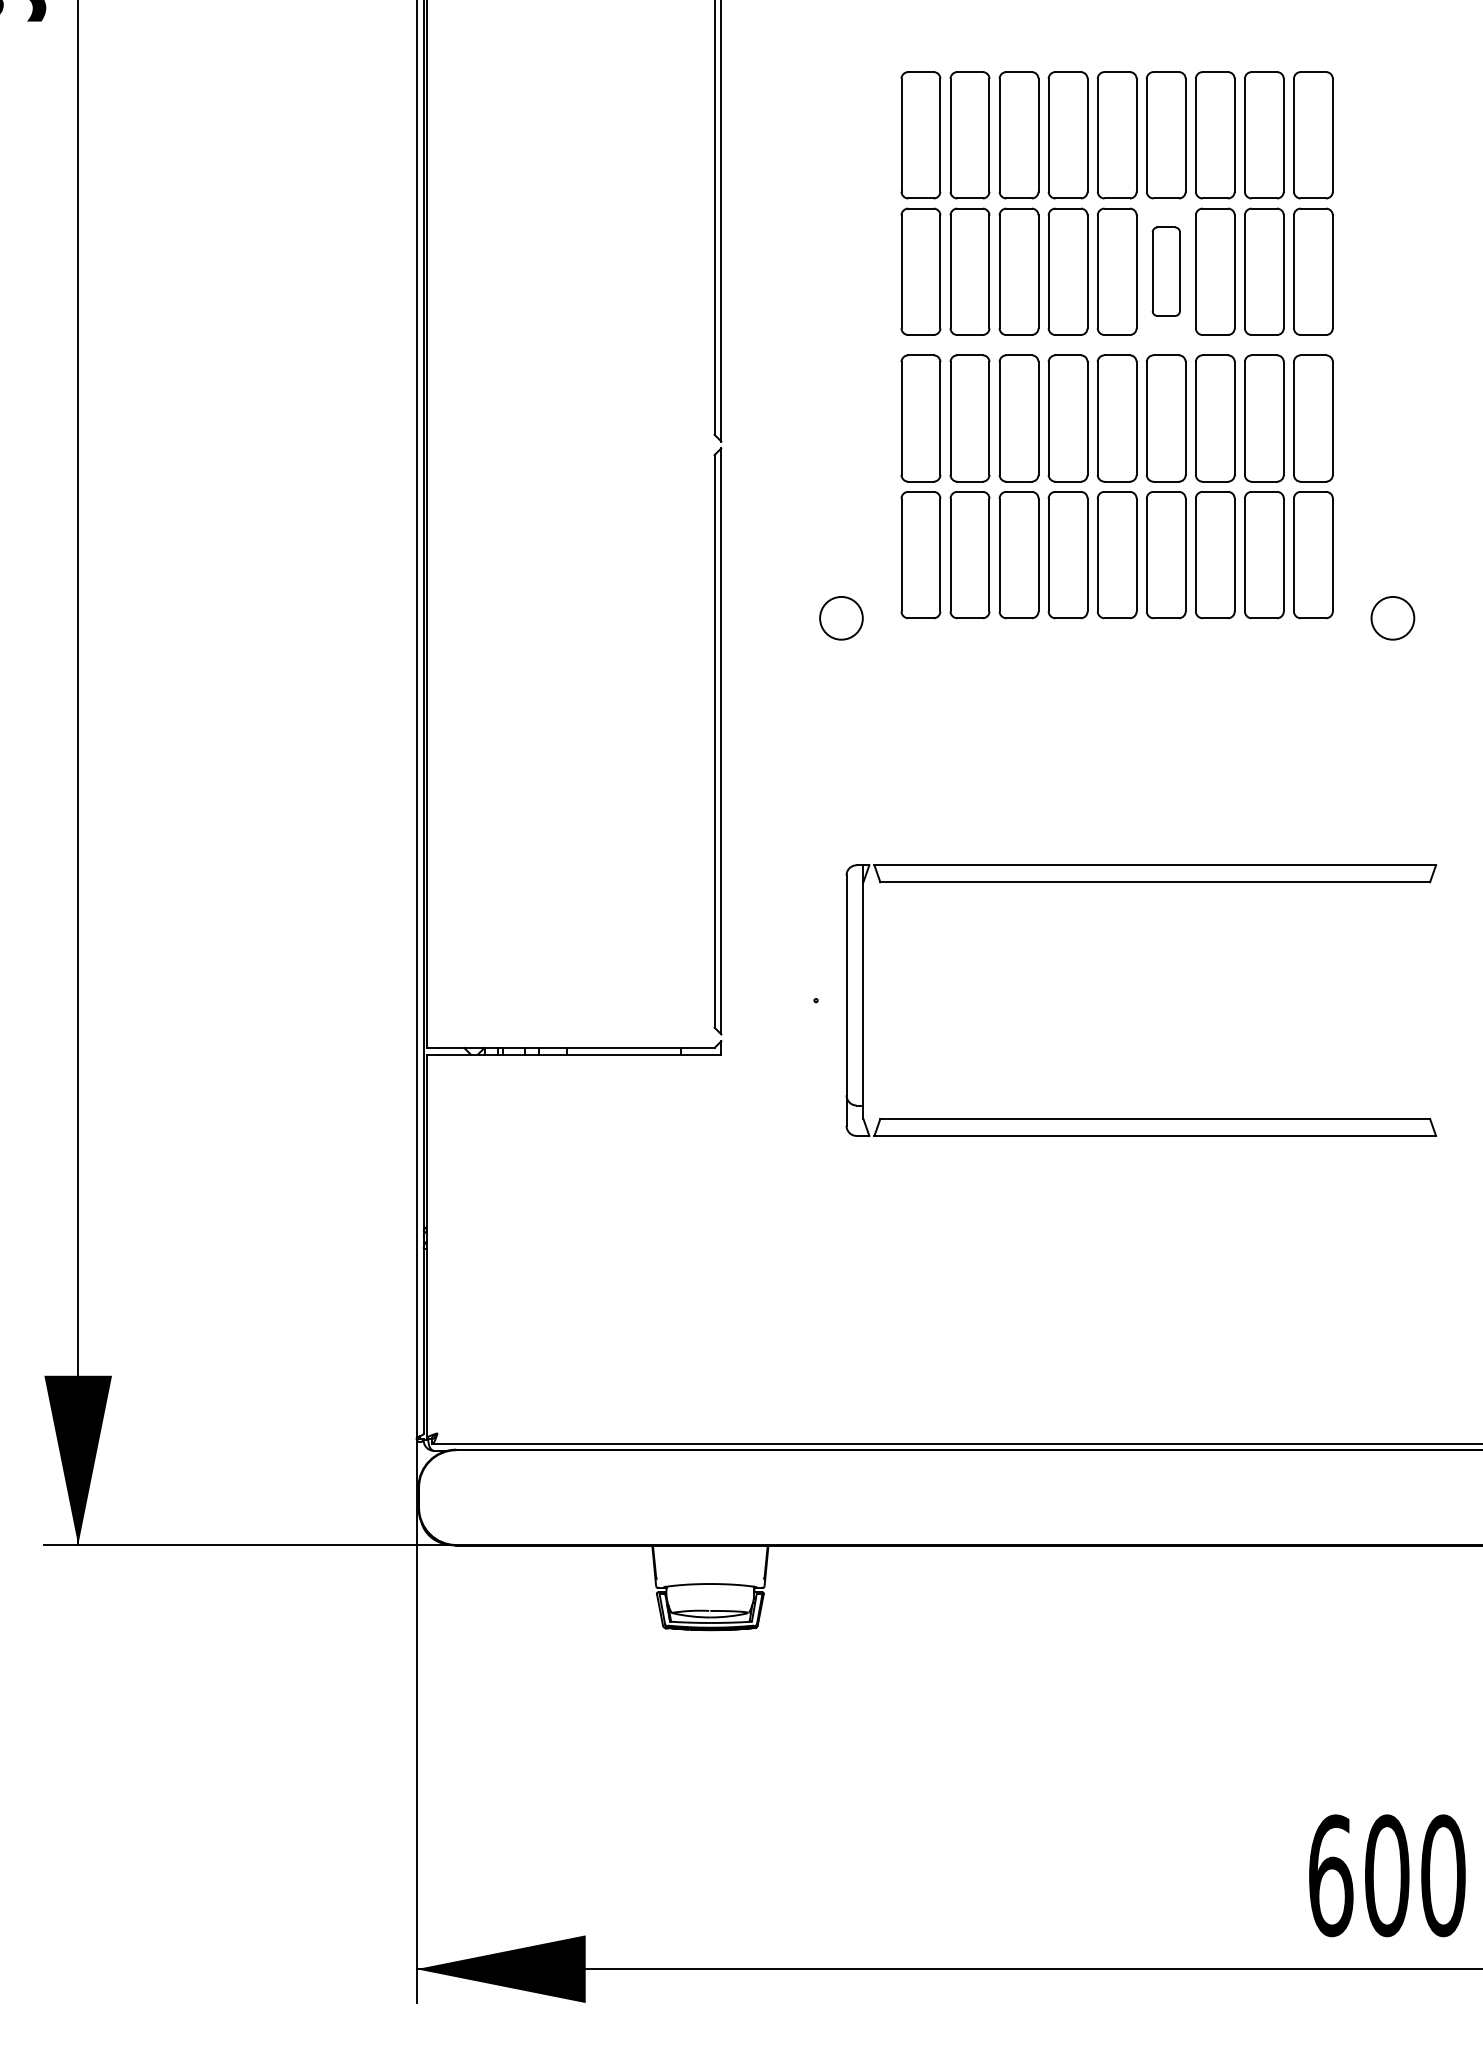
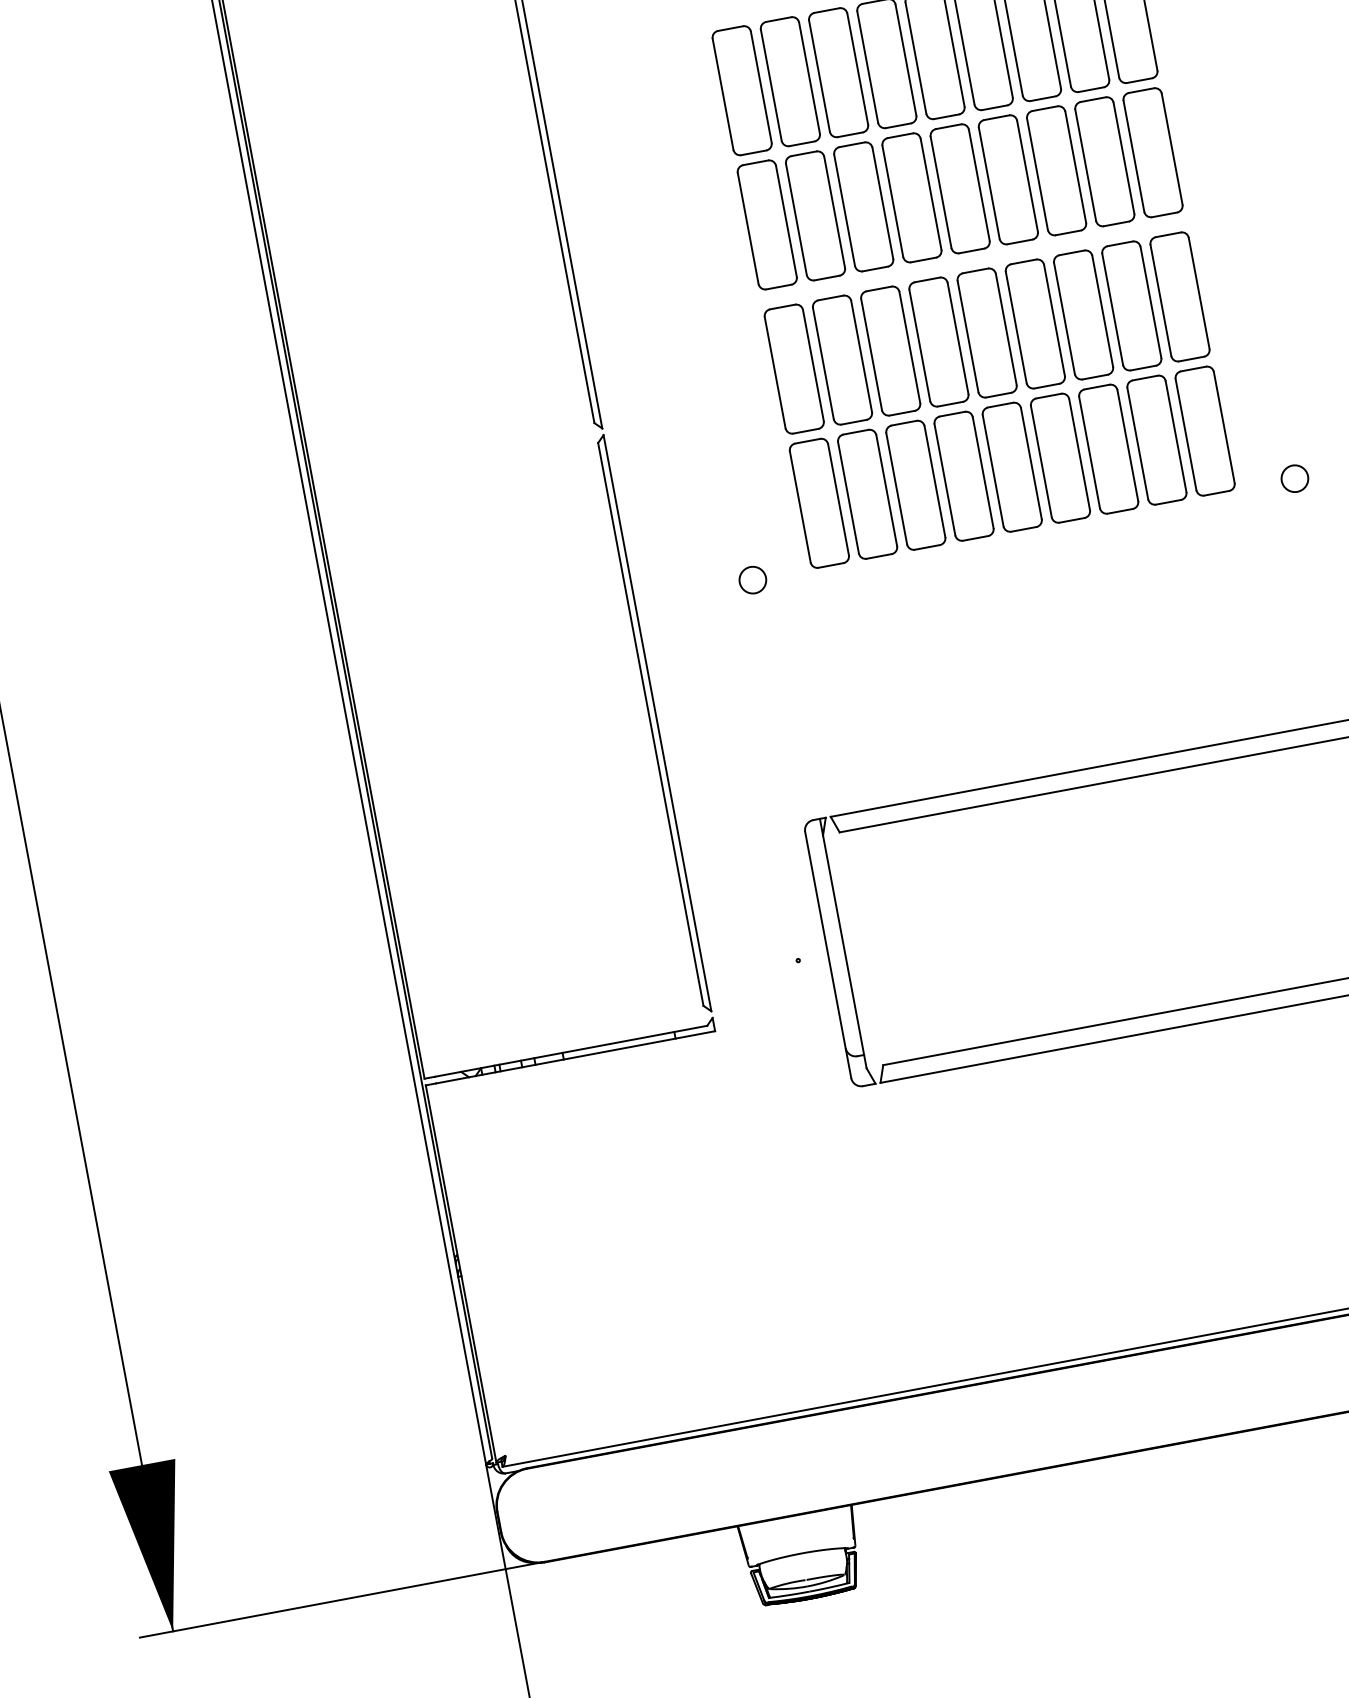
part: (1166, 271) -> (1008, 179), size x1.43
circle: (841, 617) -> (752, 579), size x0.62
circle: (1392, 617) -> (1294, 477), size x0.62

